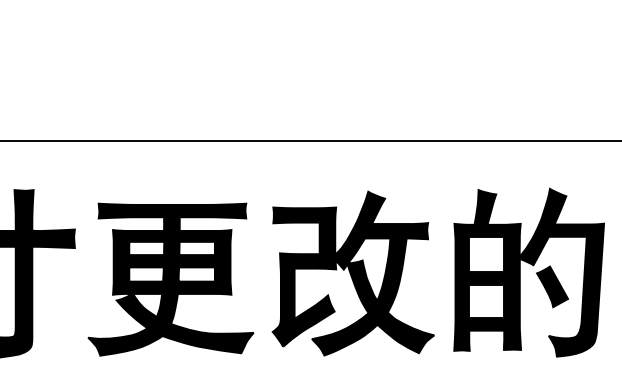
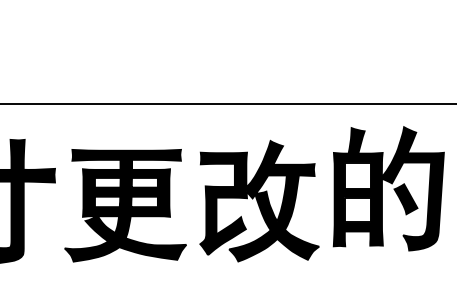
part: (531, 265) -> (390, 183), moved

